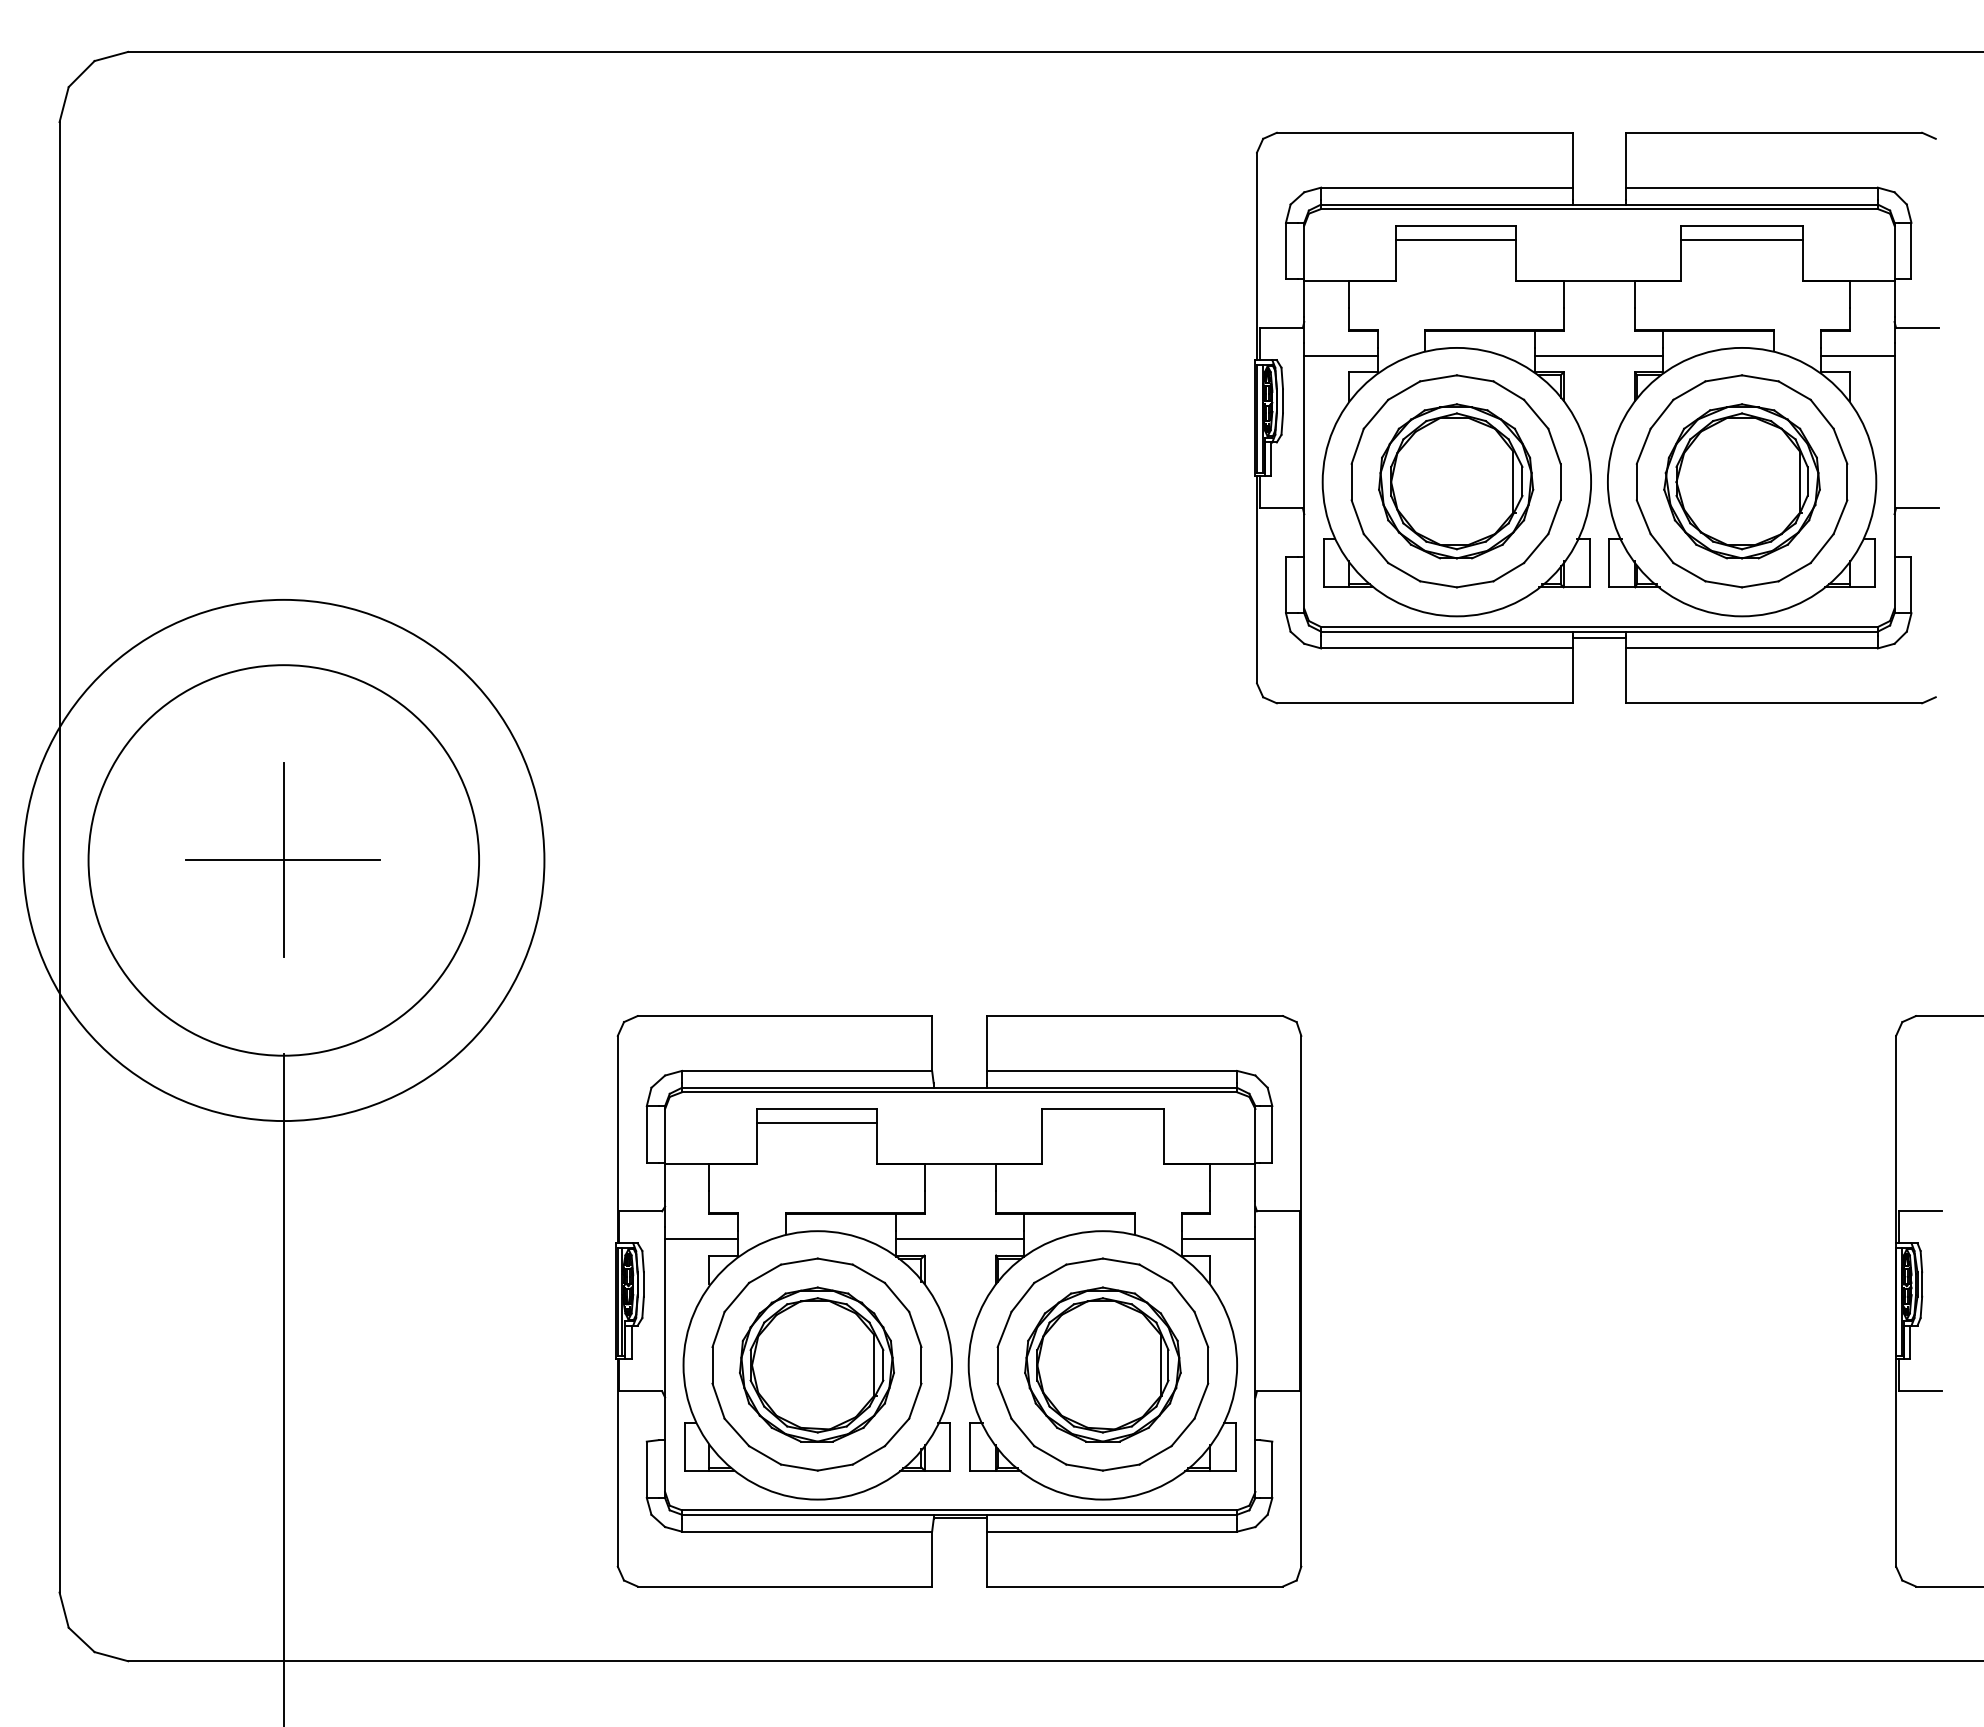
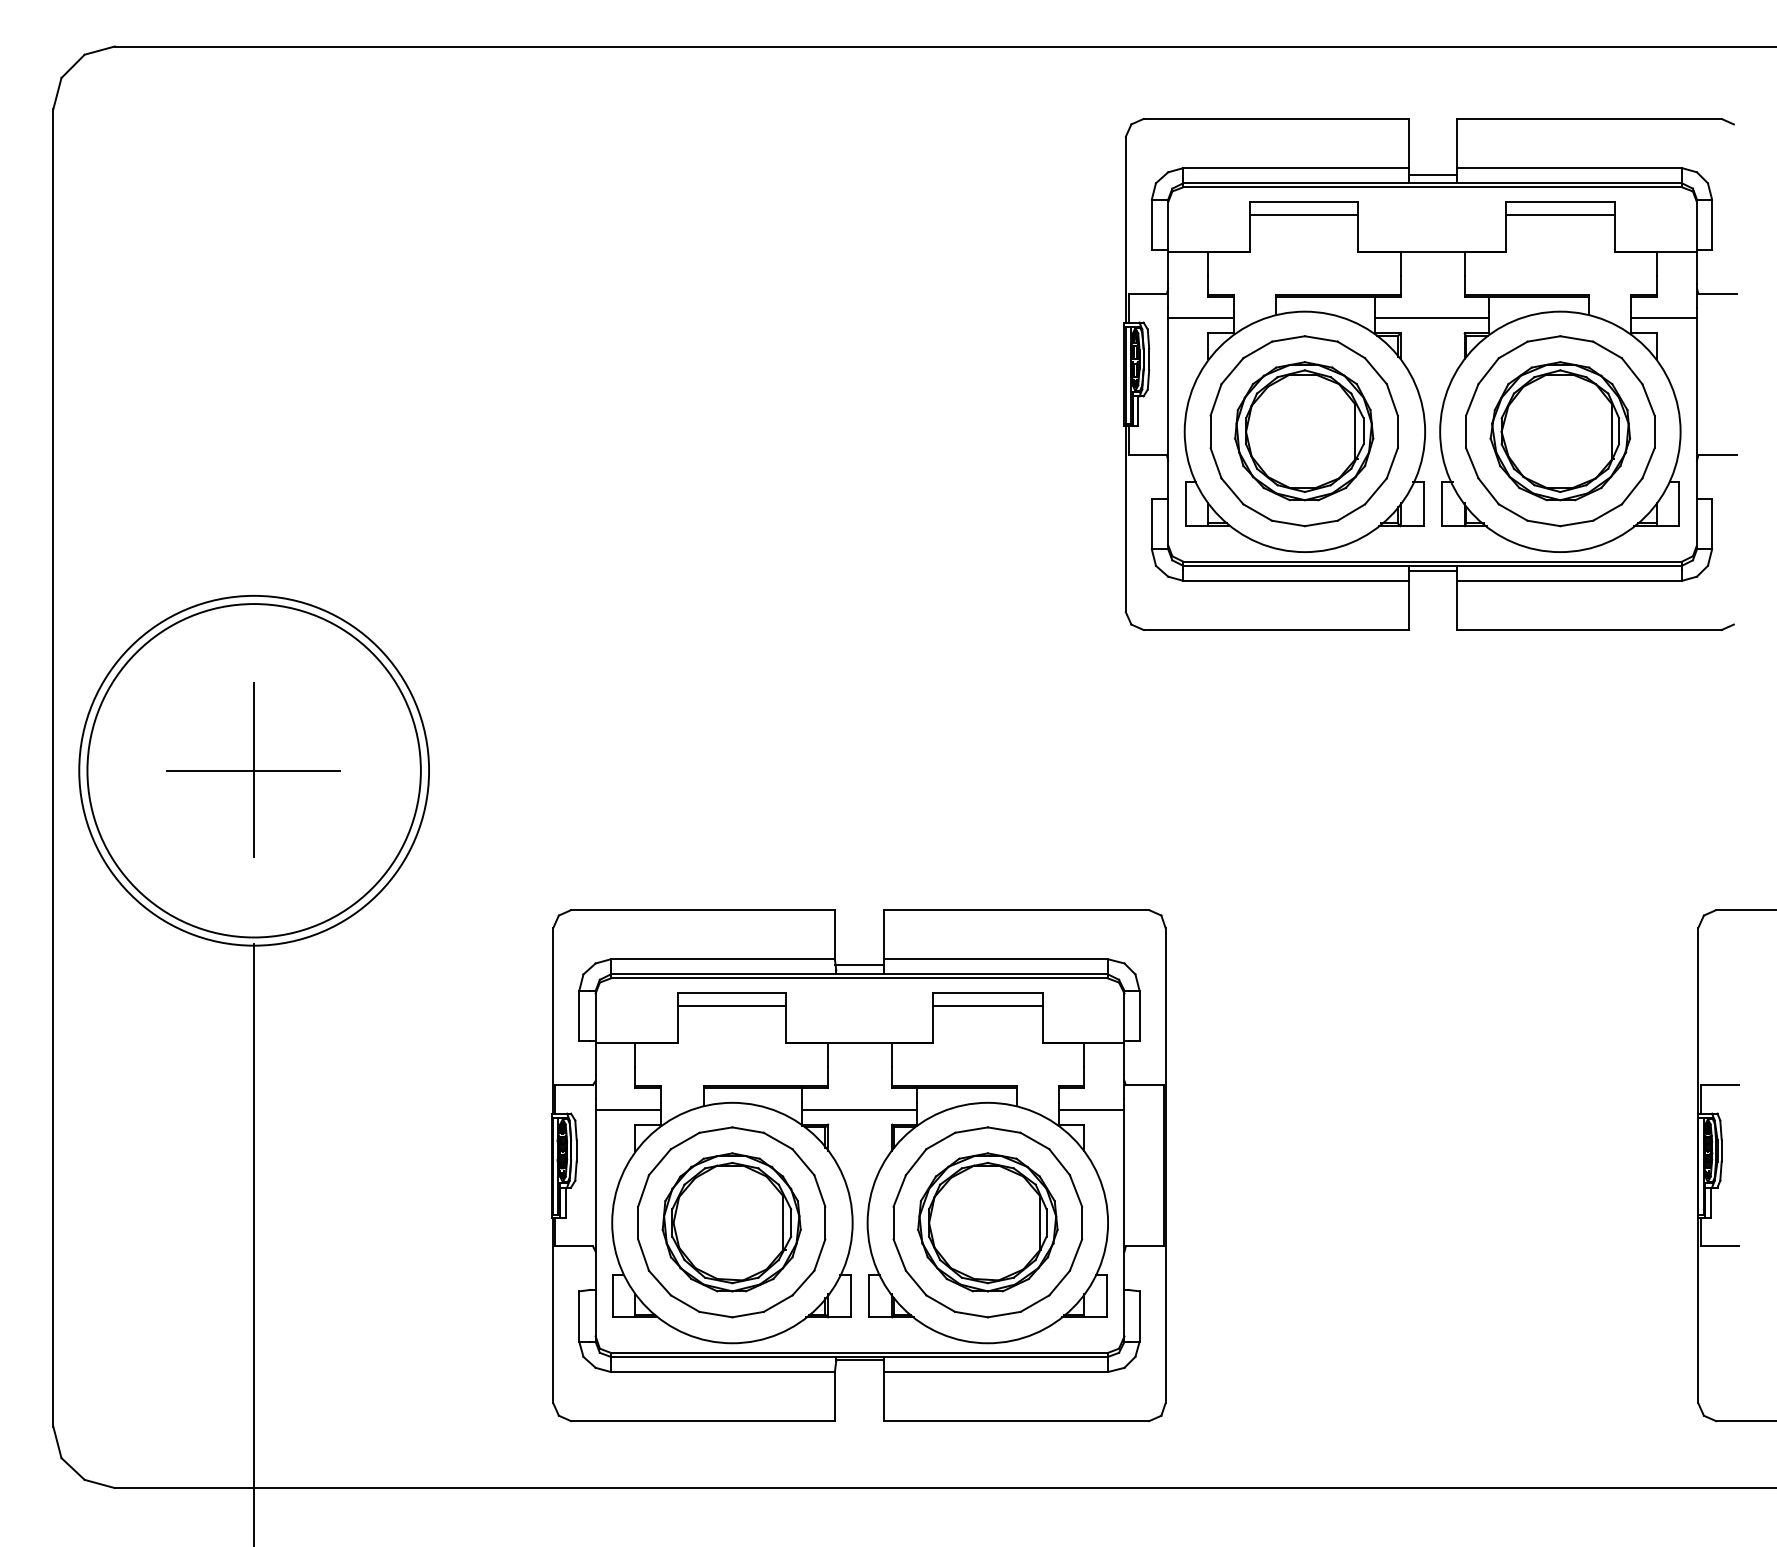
line: (1599, 195) -> (1432, 175), added
circle: (283, 860) -> (253, 770), size x0.71
line: (959, 1076) -> (859, 964), added
line: (1102, 1122) -> (987, 1005), added

